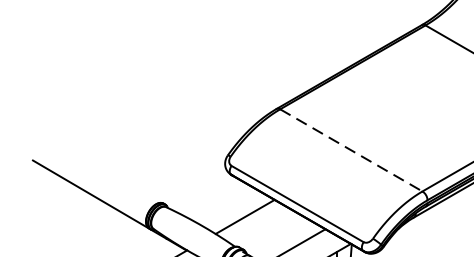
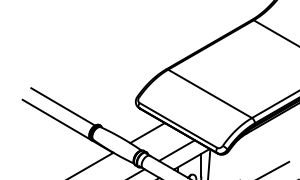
line: (352, 151) -> (210, 94), dashed -> solid
line: (102, 171) -> (63, 106), added

